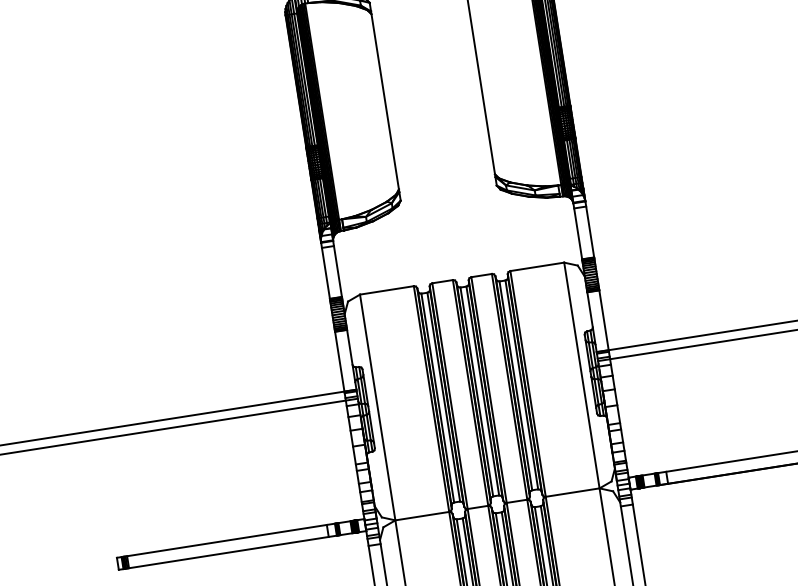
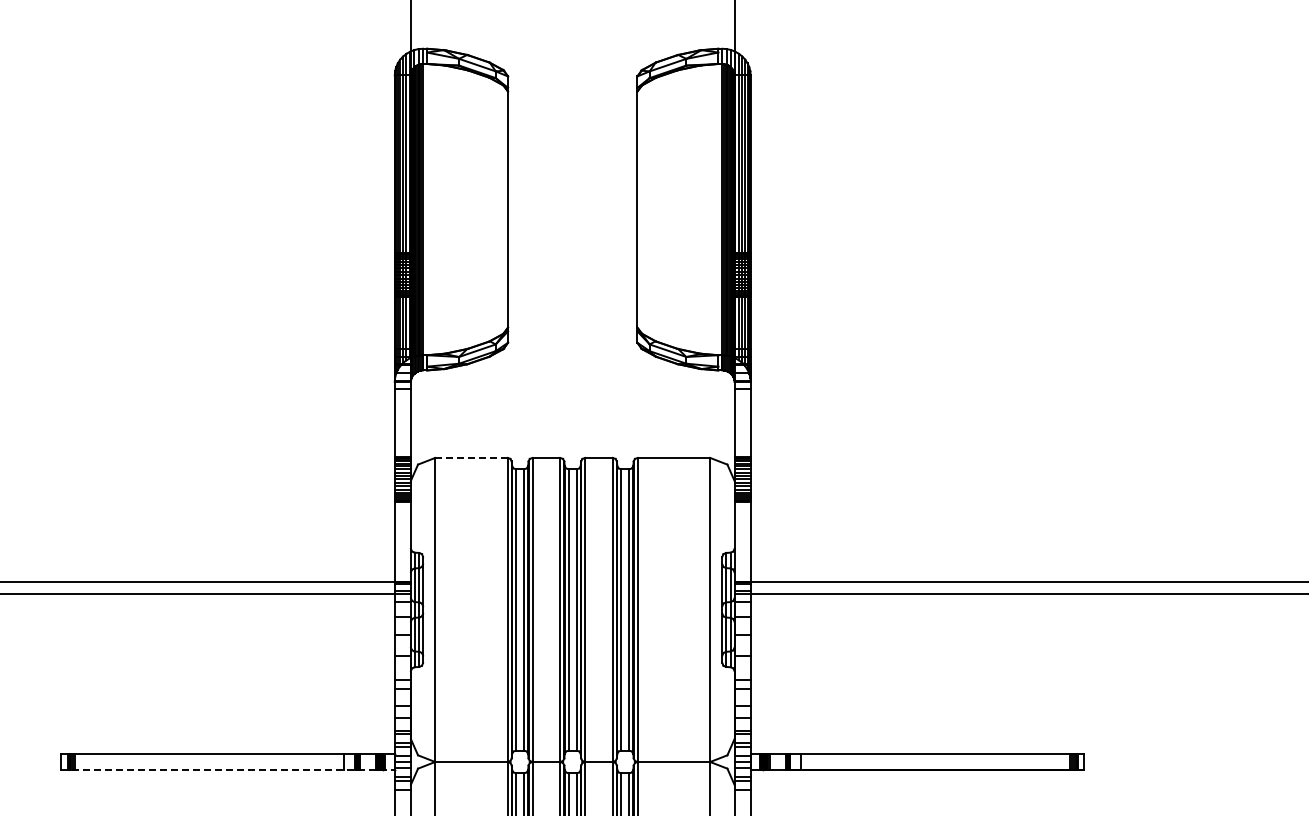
line: (386, 290) -> (470, 457), solid -> dashed
line: (242, 550) -> (228, 770), solid -> dashed

